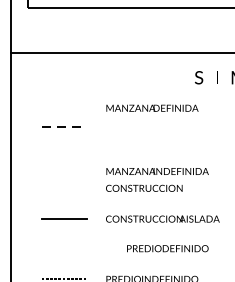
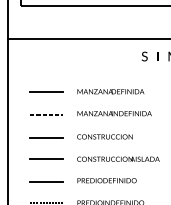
text: (151, 107) -> (110, 91), moved
line: (65, 127) -> (47, 92), dashed -> solid
line: (63, 157) -> (46, 114), added
text: (157, 171) -> (114, 113), moved
line: (63, 190) -> (46, 138), added
text: (167, 248) -> (106, 180), moved
line: (63, 251) -> (46, 182), added

